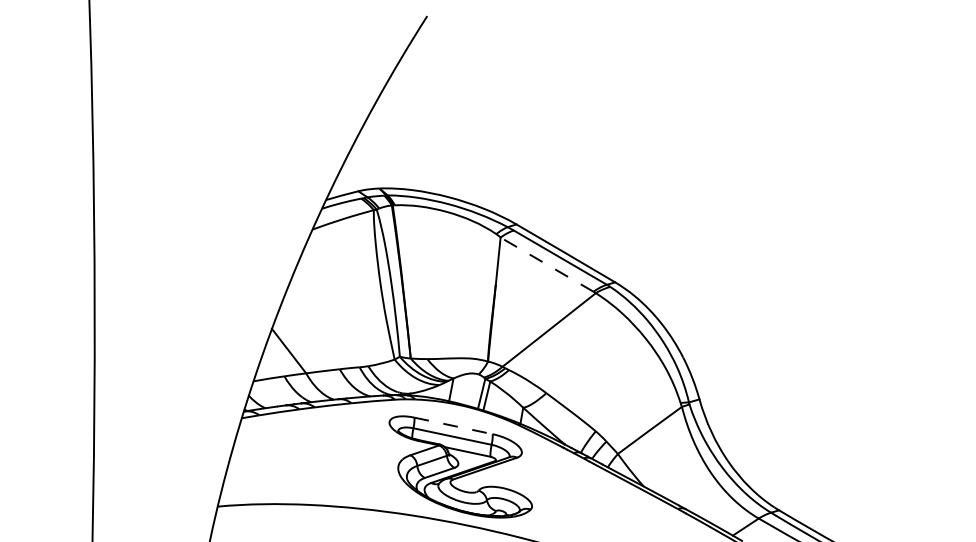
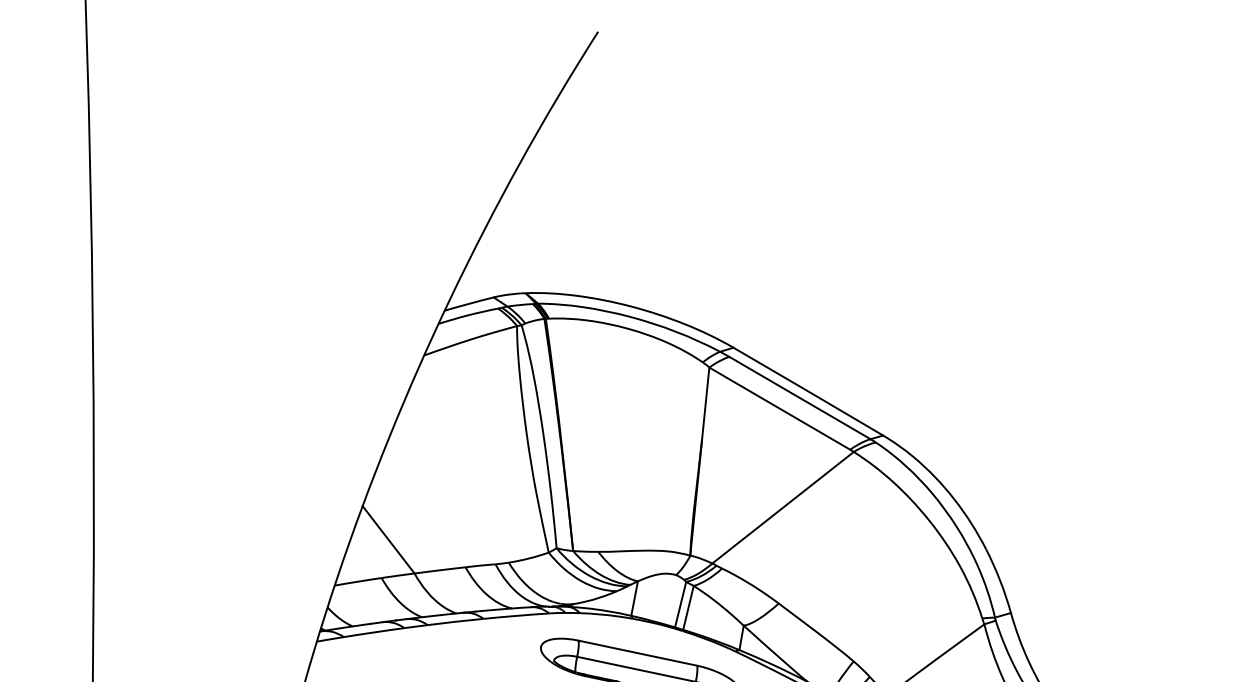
line: (547, 264) -> (780, 408), dashed -> solid
line: (453, 425) -> (637, 652), dashed -> solid

